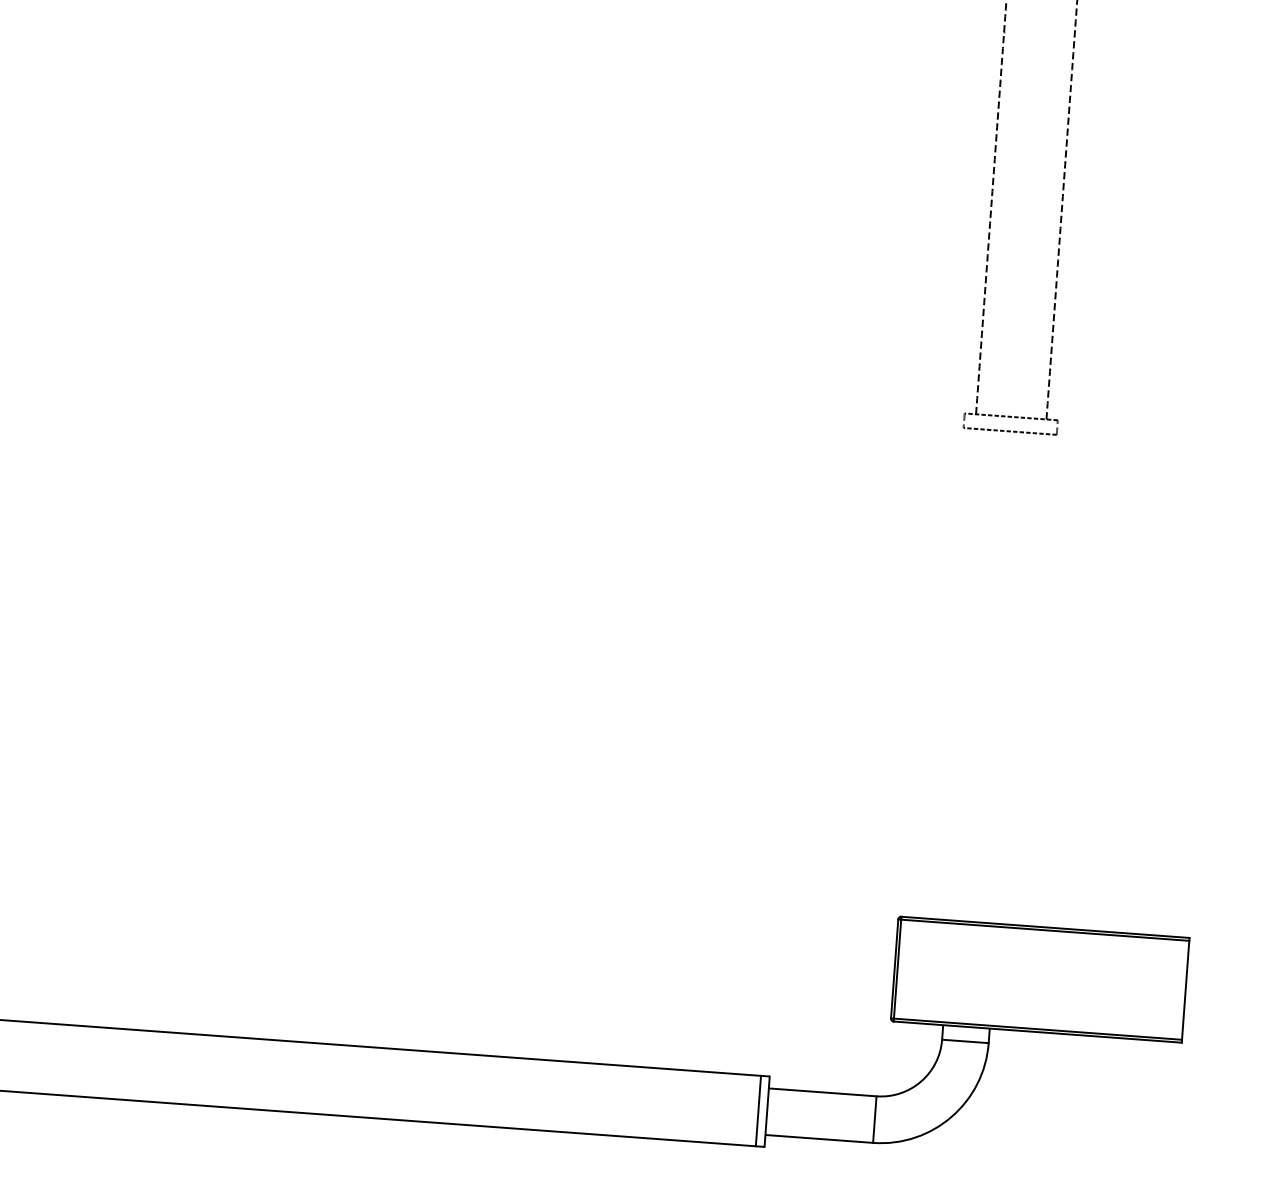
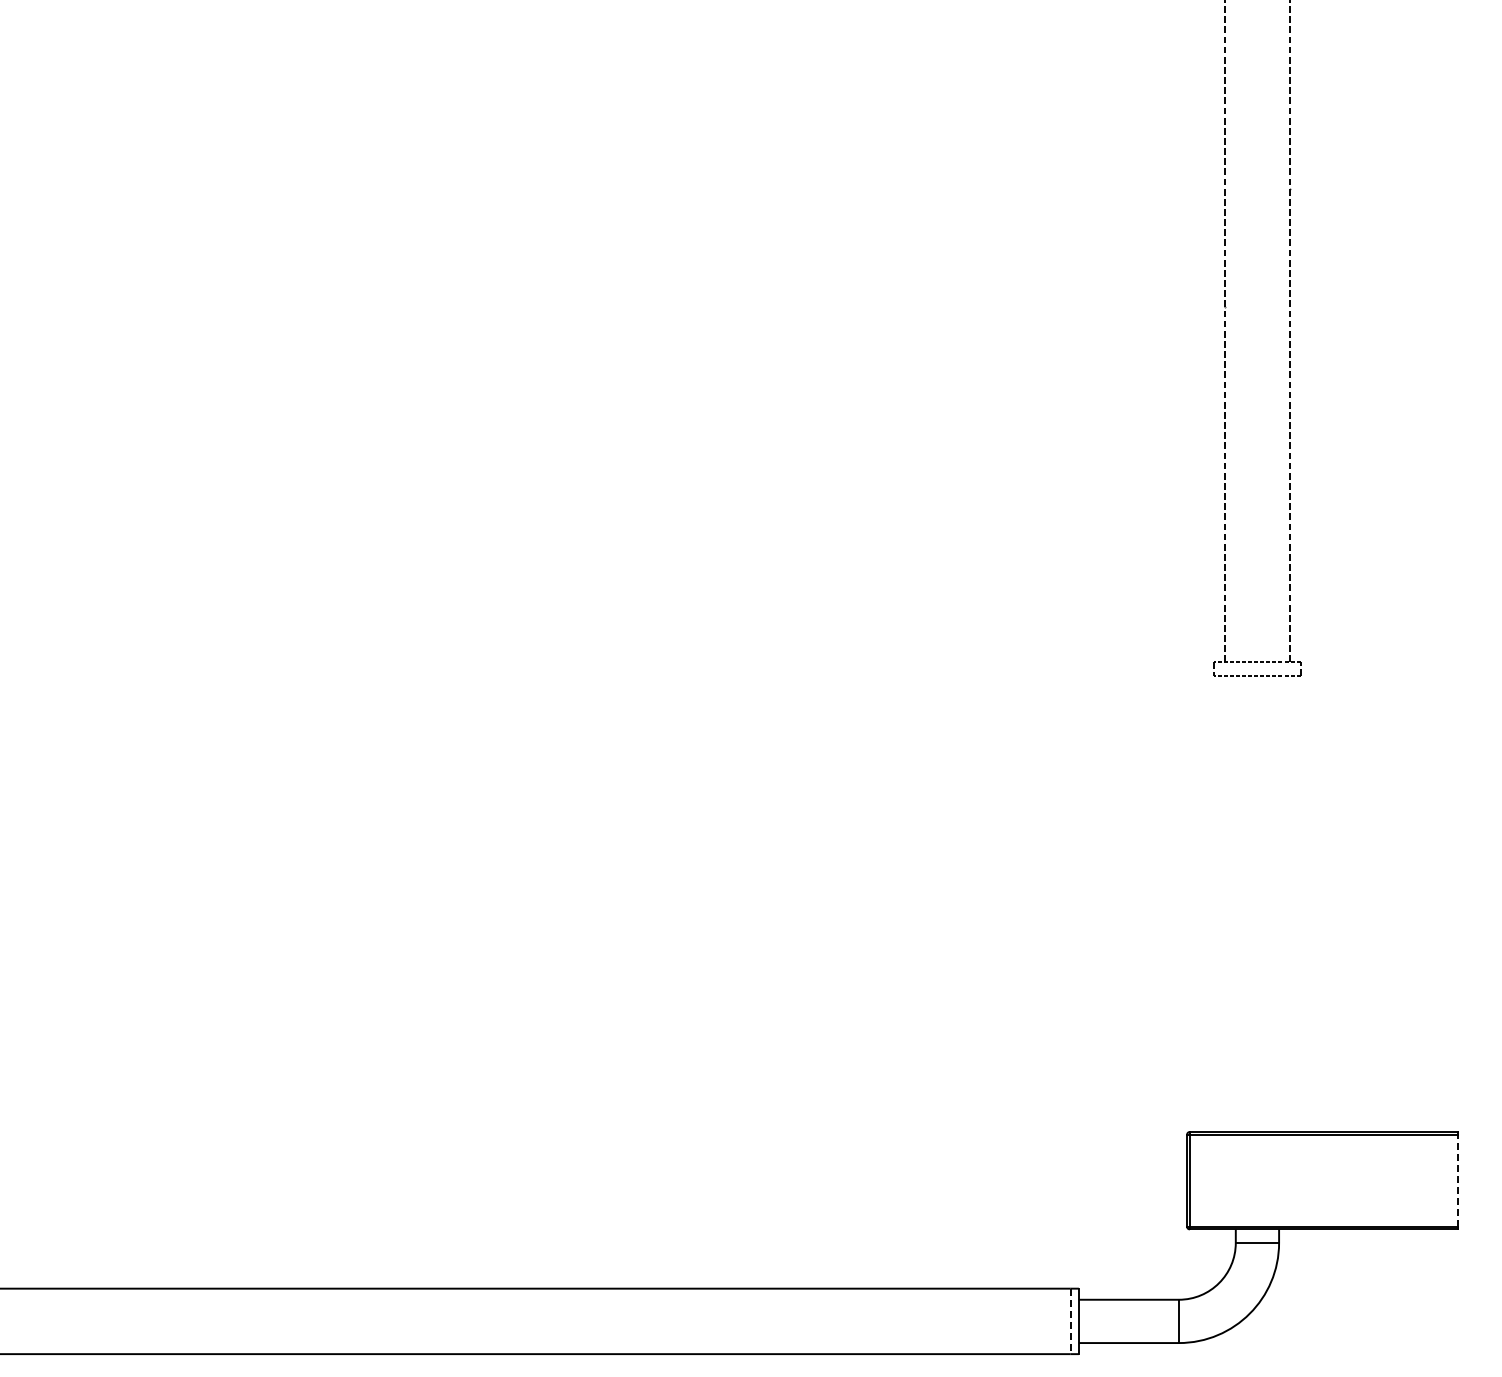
line: (1185, 990) -> (1457, 1180), solid -> dashed
line: (758, 1111) -> (1070, 1321), solid -> dashed

